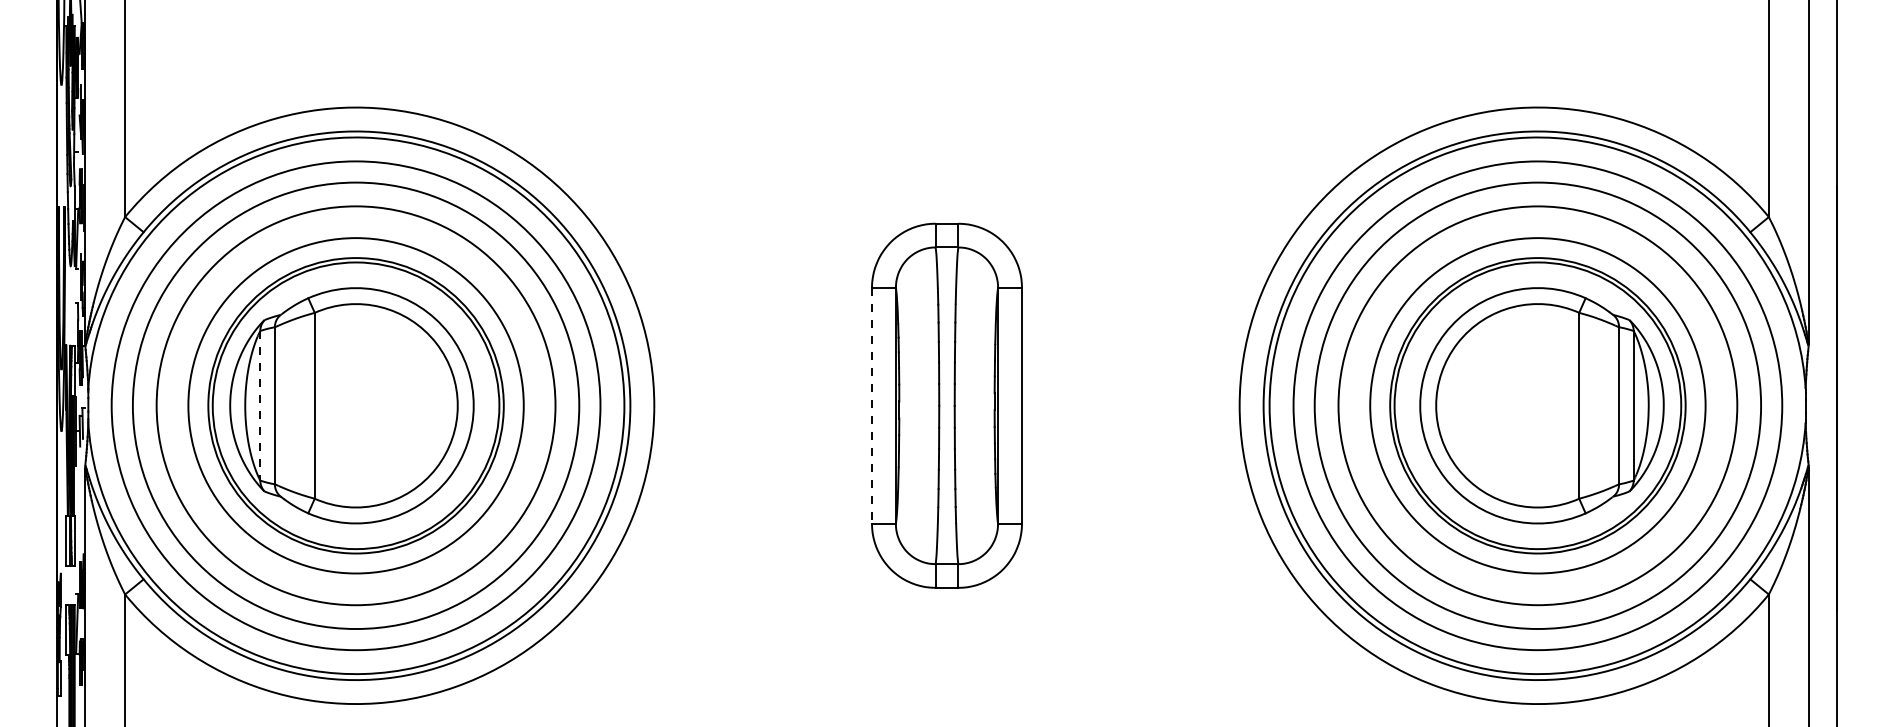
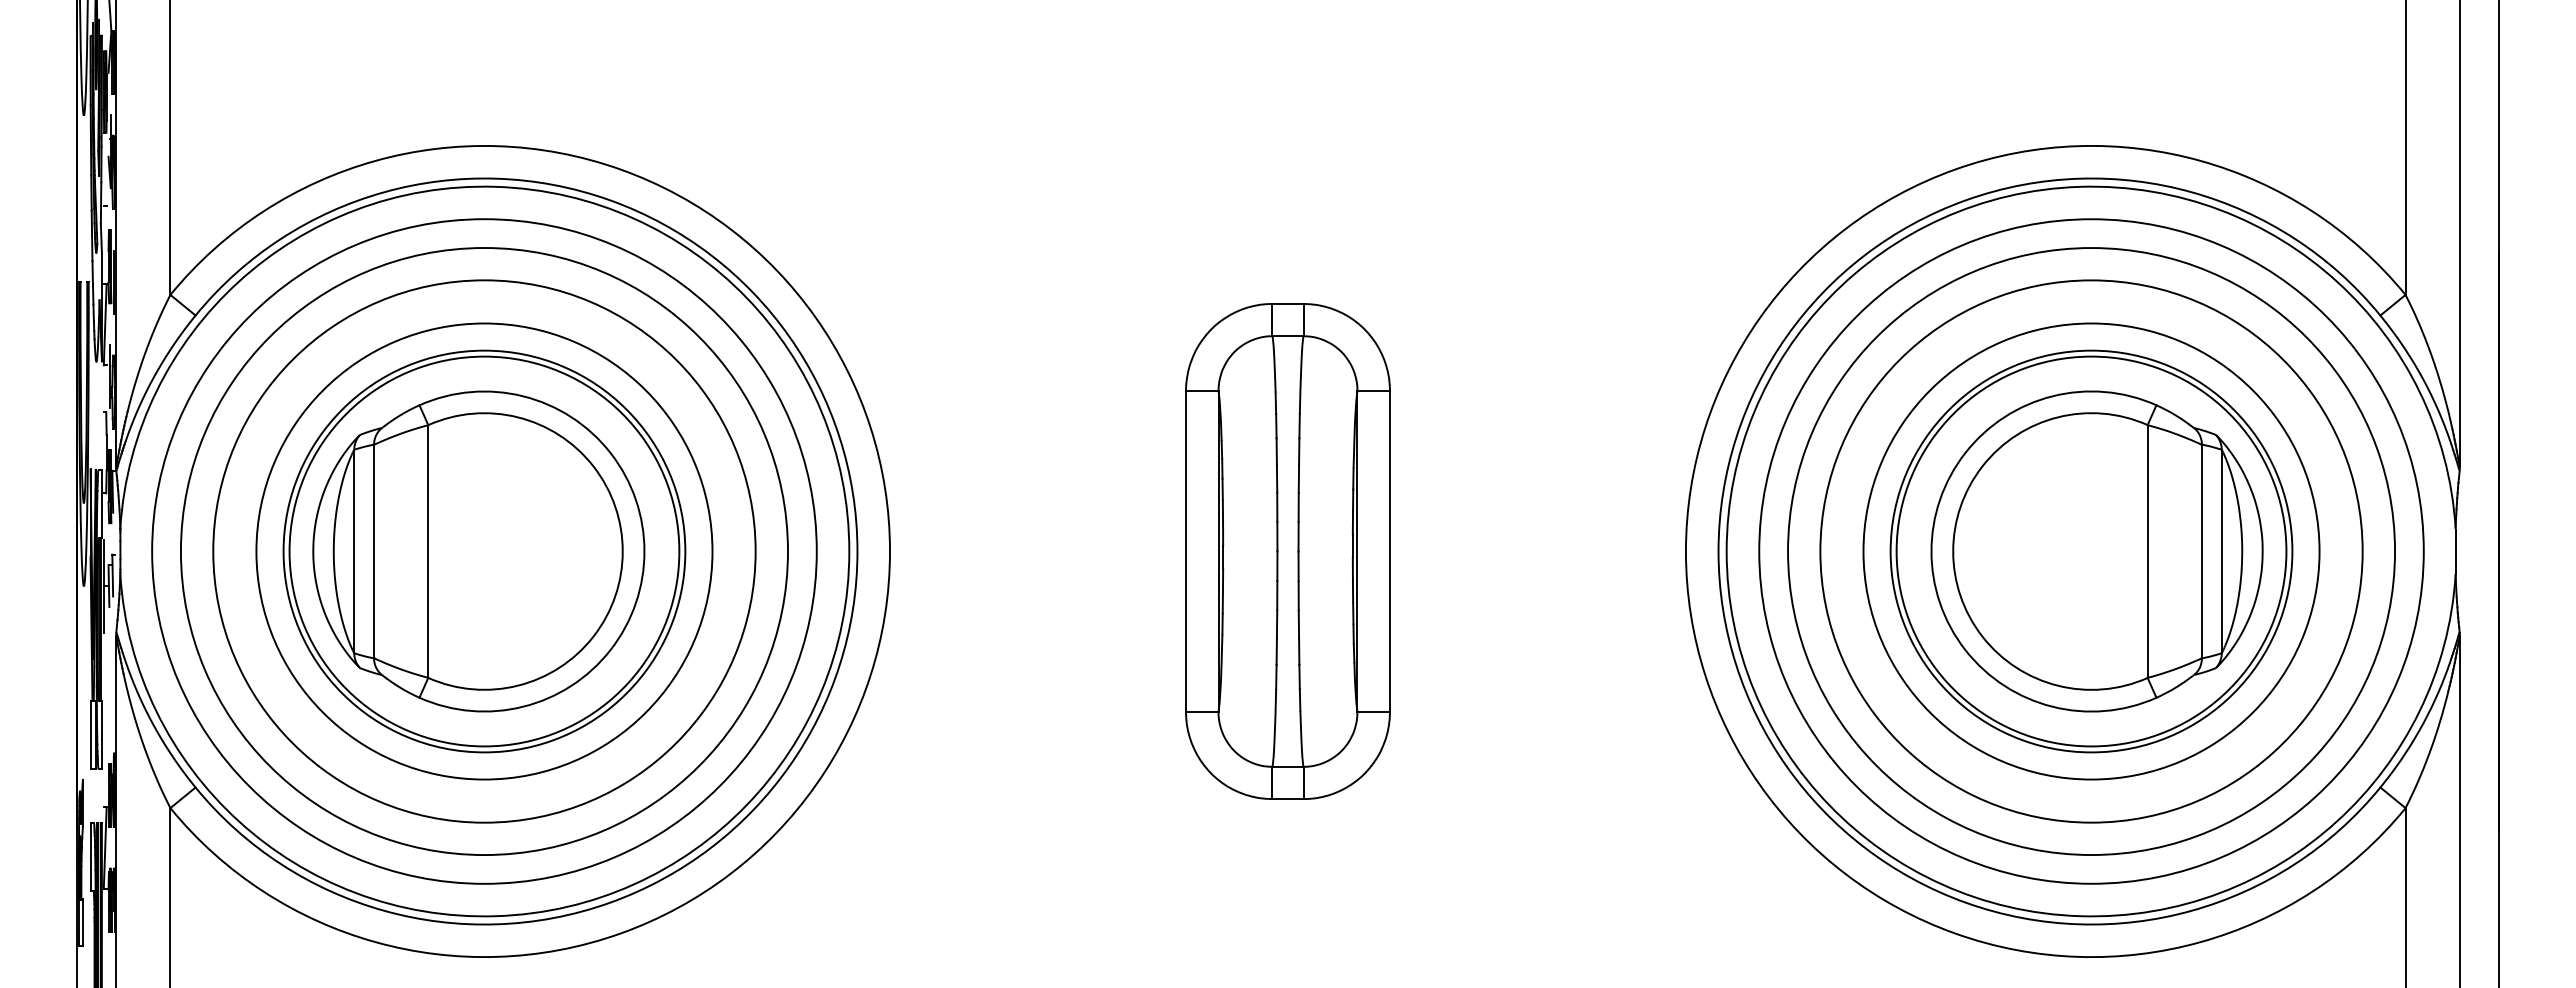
line: (260, 405) -> (354, 551), dashed -> solid
line: (871, 406) -> (1185, 552), dashed -> solid

